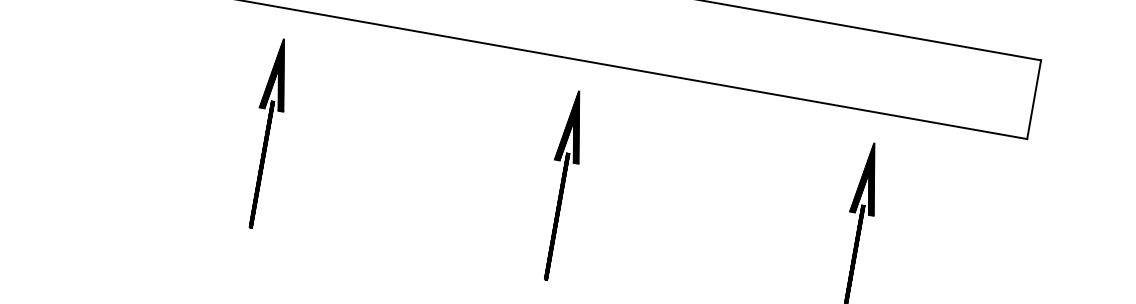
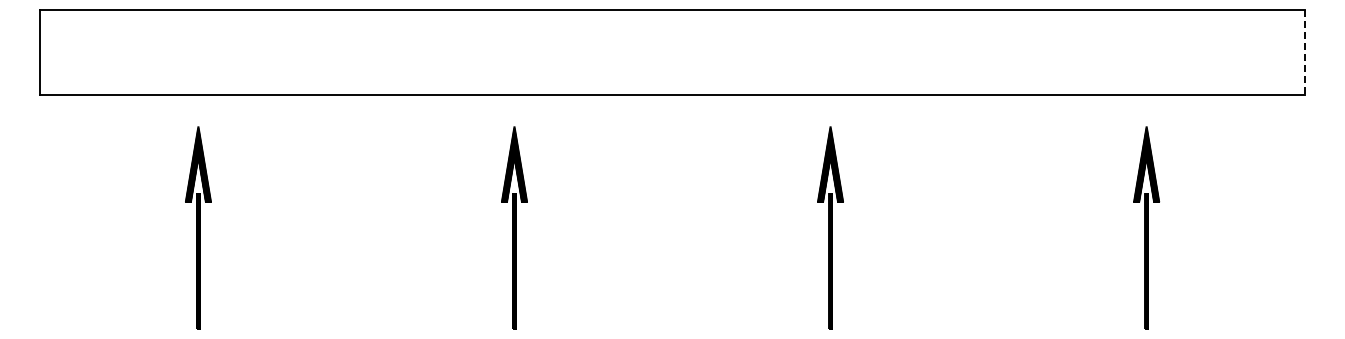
line: (1033, 99) -> (1304, 52), solid -> dashed

